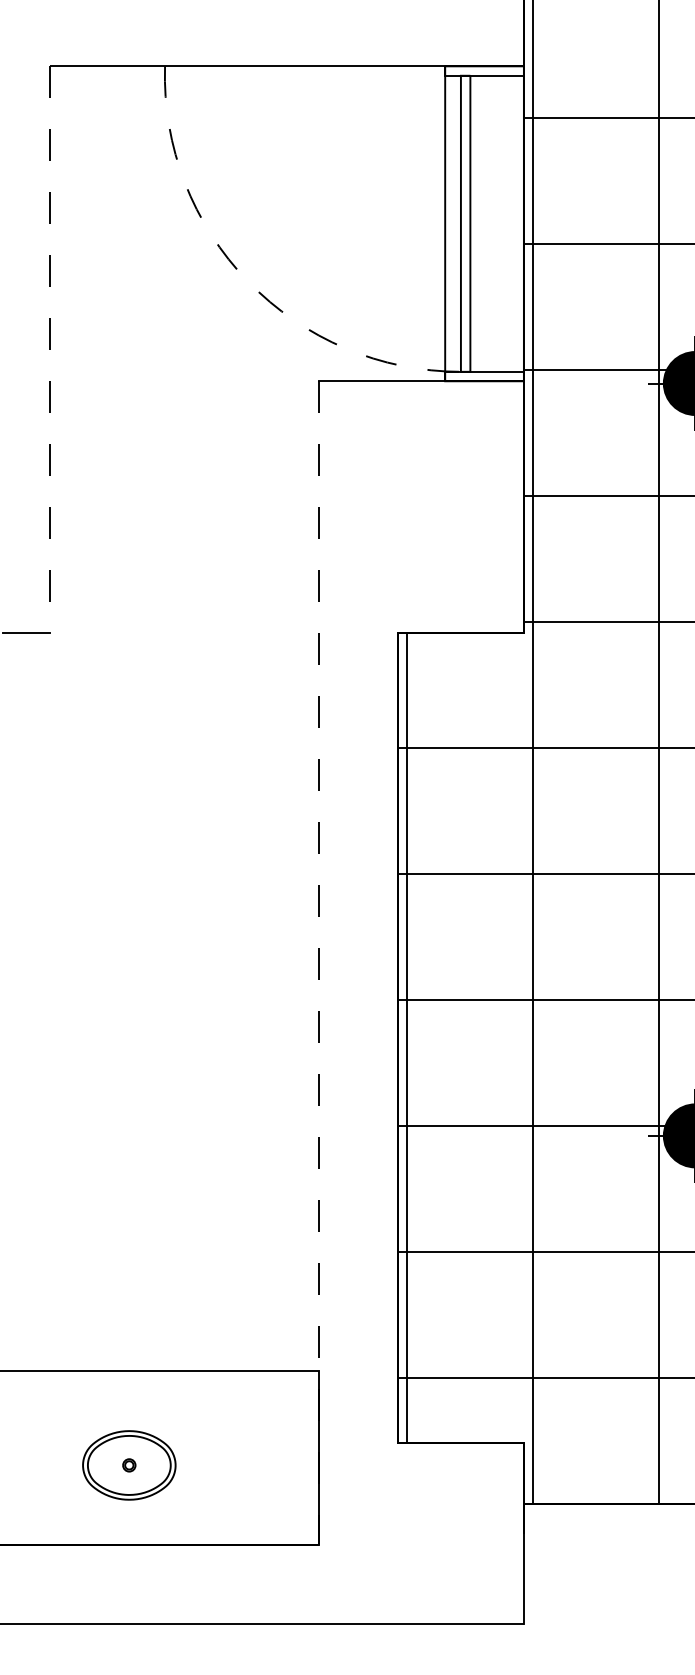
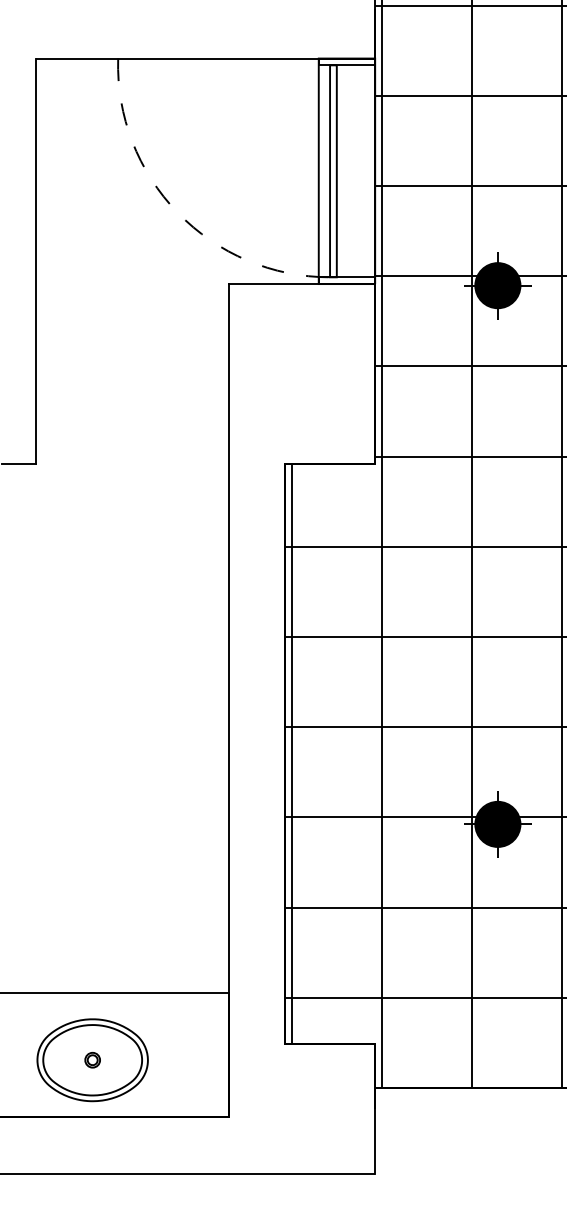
line: (49, 349) -> (35, 261), dashed -> solid
line: (319, 962) -> (228, 700), dashed -> solid
part: (129, 1465) -> (92, 1060), size x1.67

